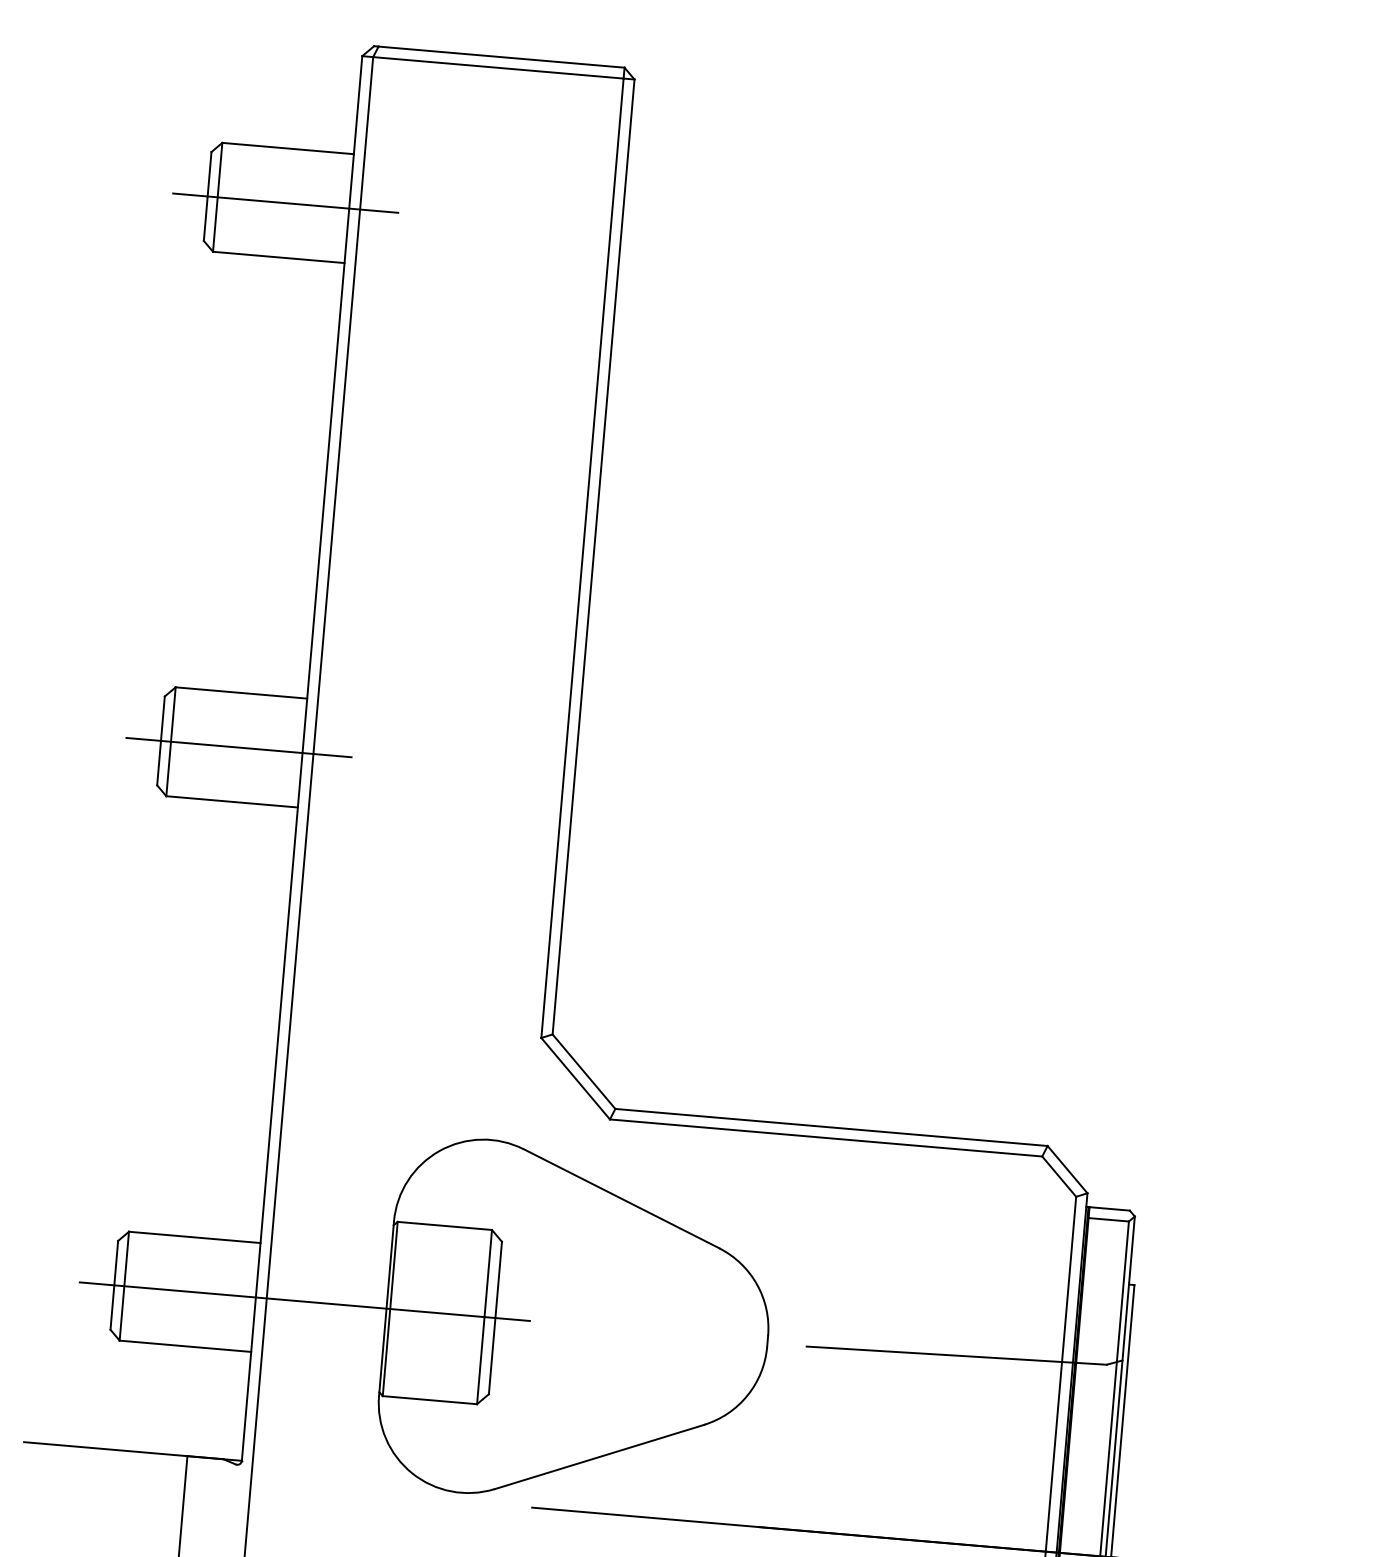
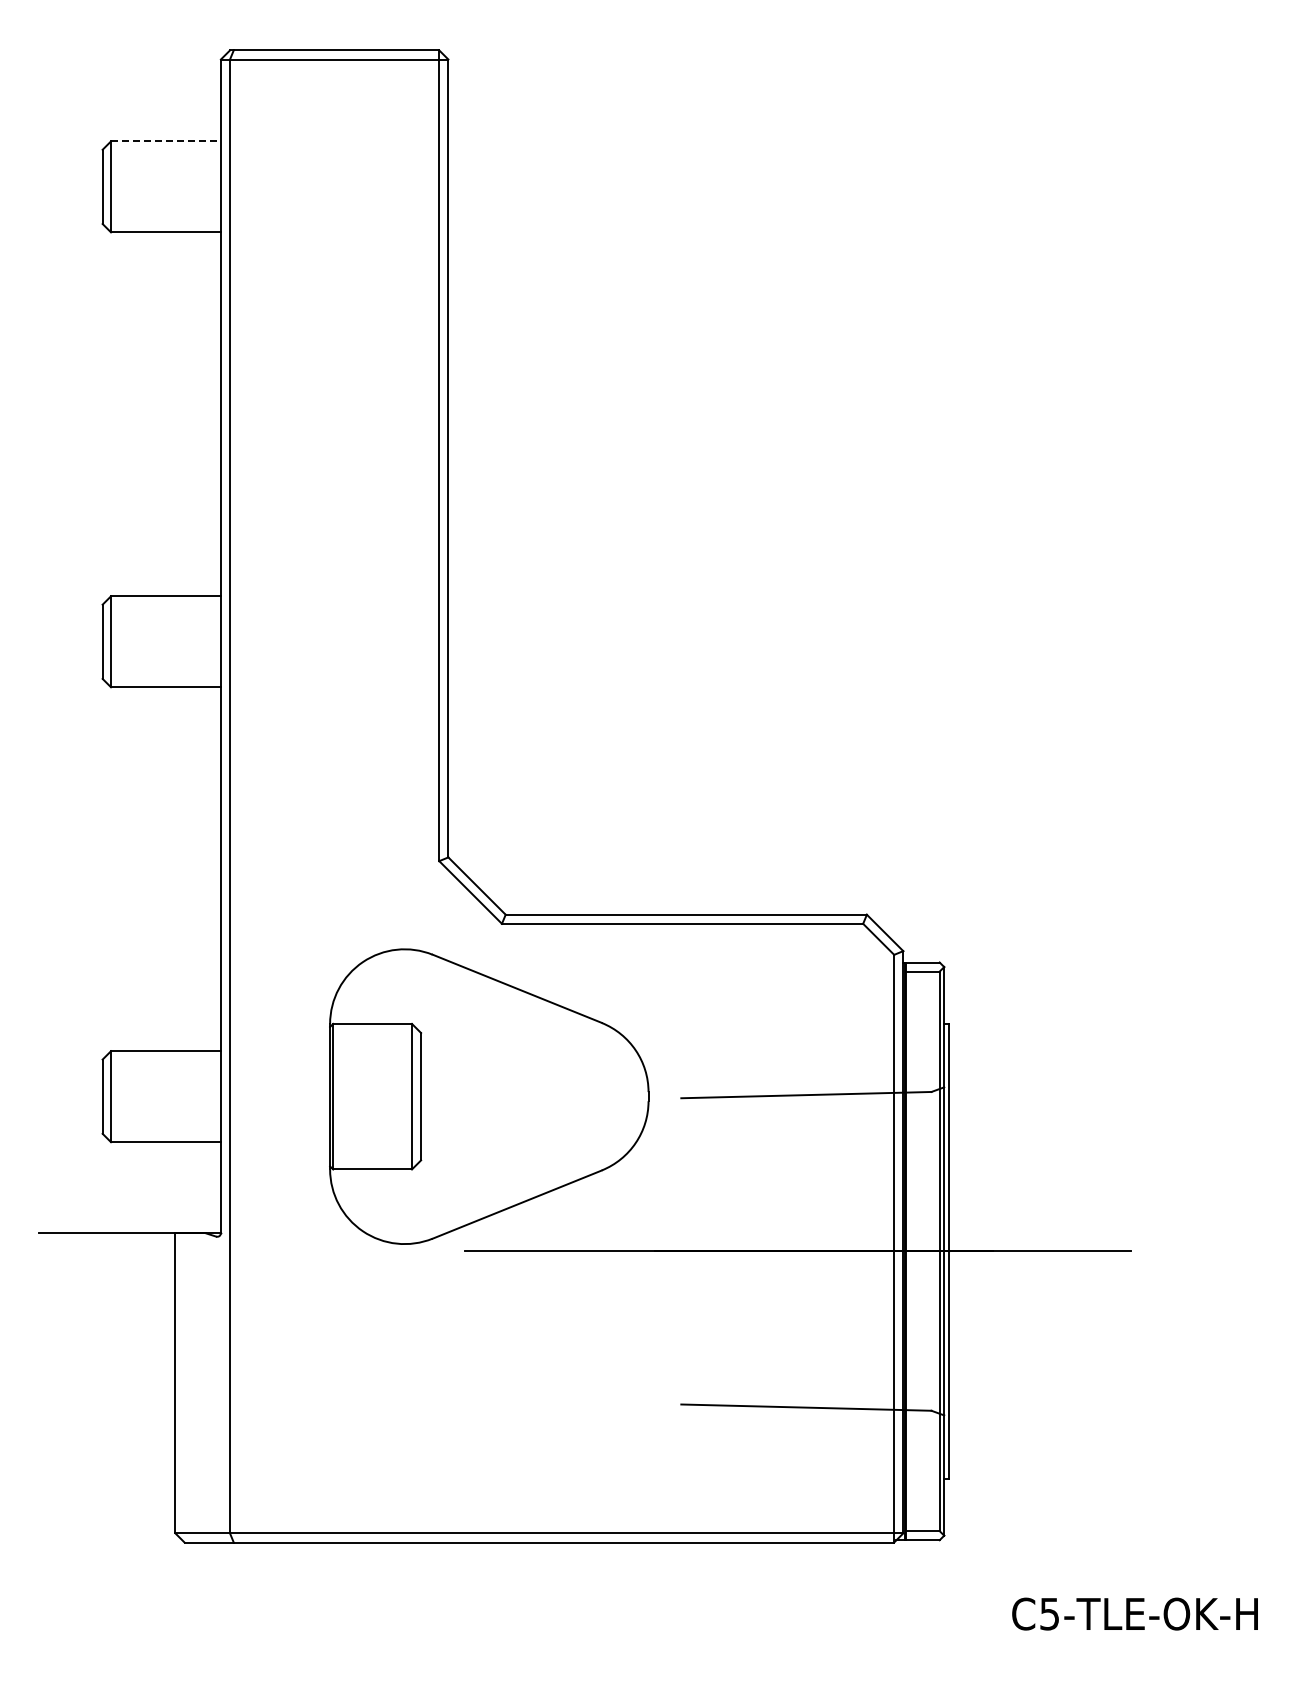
line: (287, 148) -> (165, 141), solid -> dashed
line: (285, 202) -> (167, 186), removed
line: (238, 747) -> (167, 641), removed
line: (304, 1301) -> (261, 1096), removed

